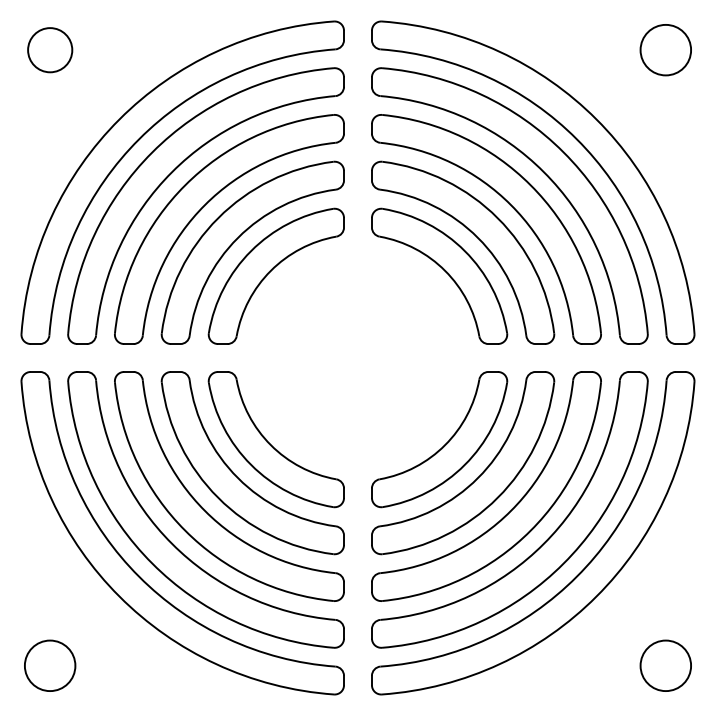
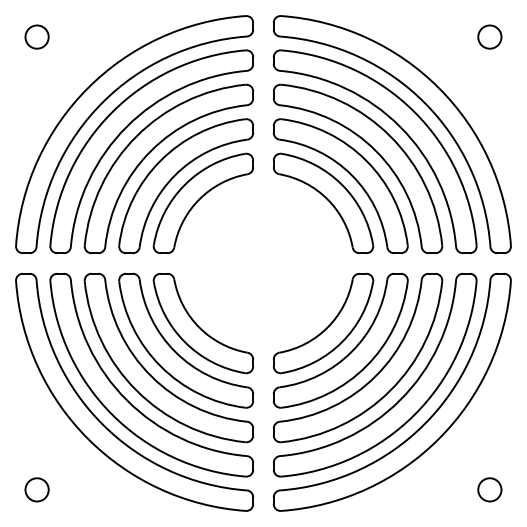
circle: (49, 49) -> (36, 36), size x0.71
circle: (665, 49) -> (489, 36), size x0.62
circle: (49, 665) -> (36, 489), size x0.62
circle: (665, 665) -> (489, 489), size x0.62

